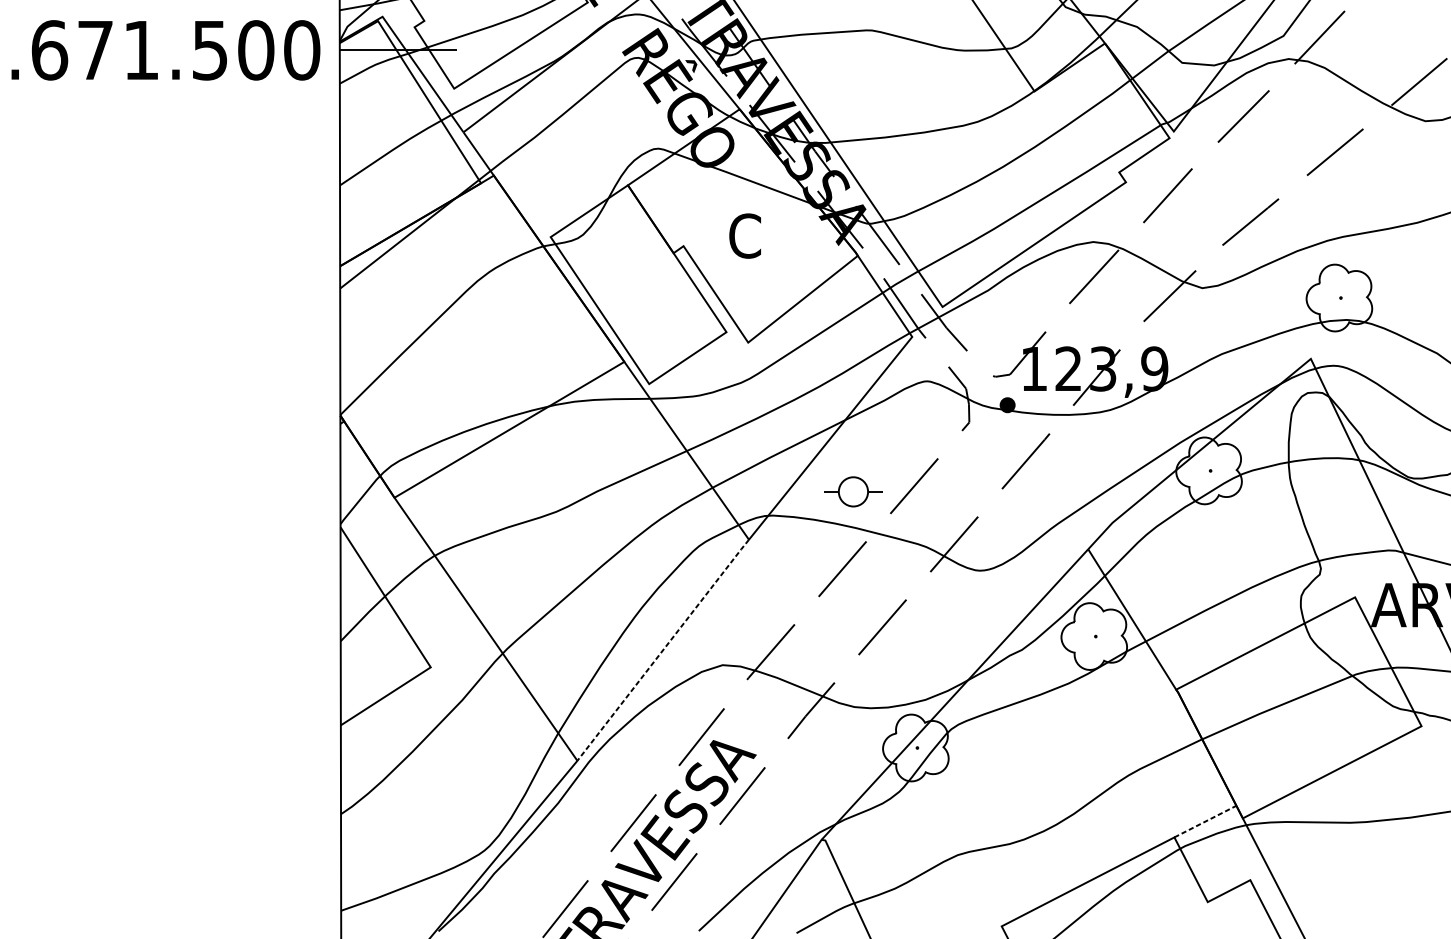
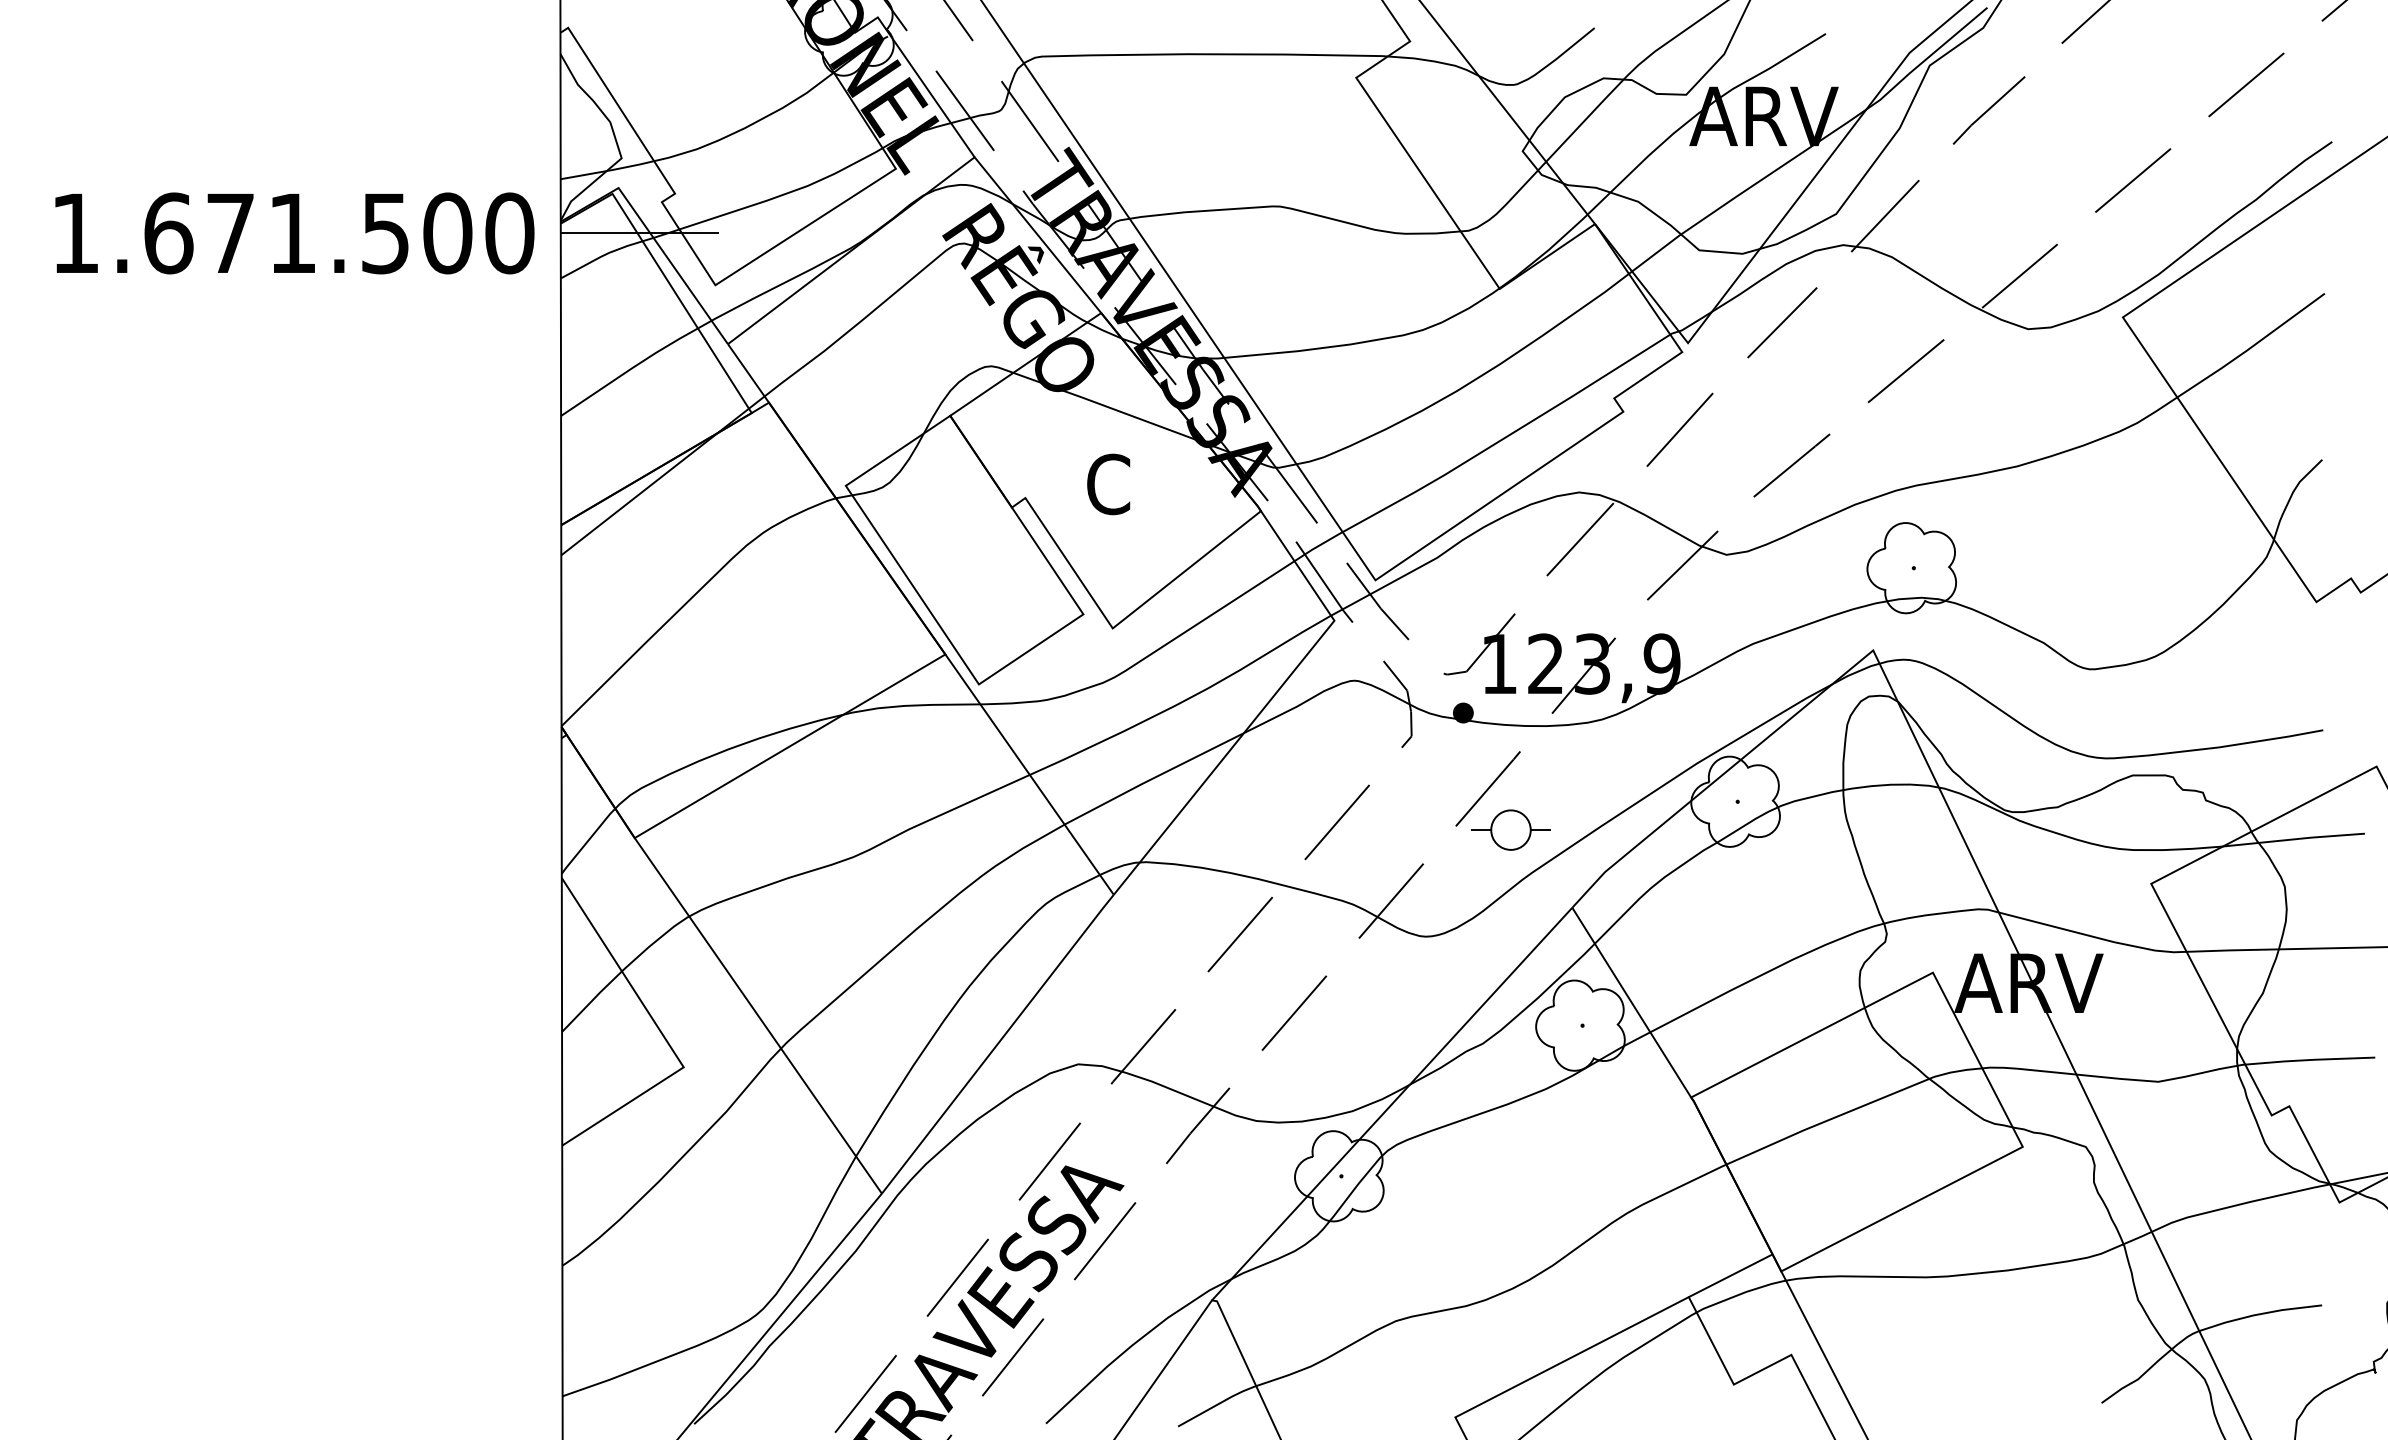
part: (853, 491) -> (1510, 829), moved
line: (663, 649) -> (998, 1043), dashed -> solid
line: (1206, 821) -> (1731, 1275), dashed -> solid

